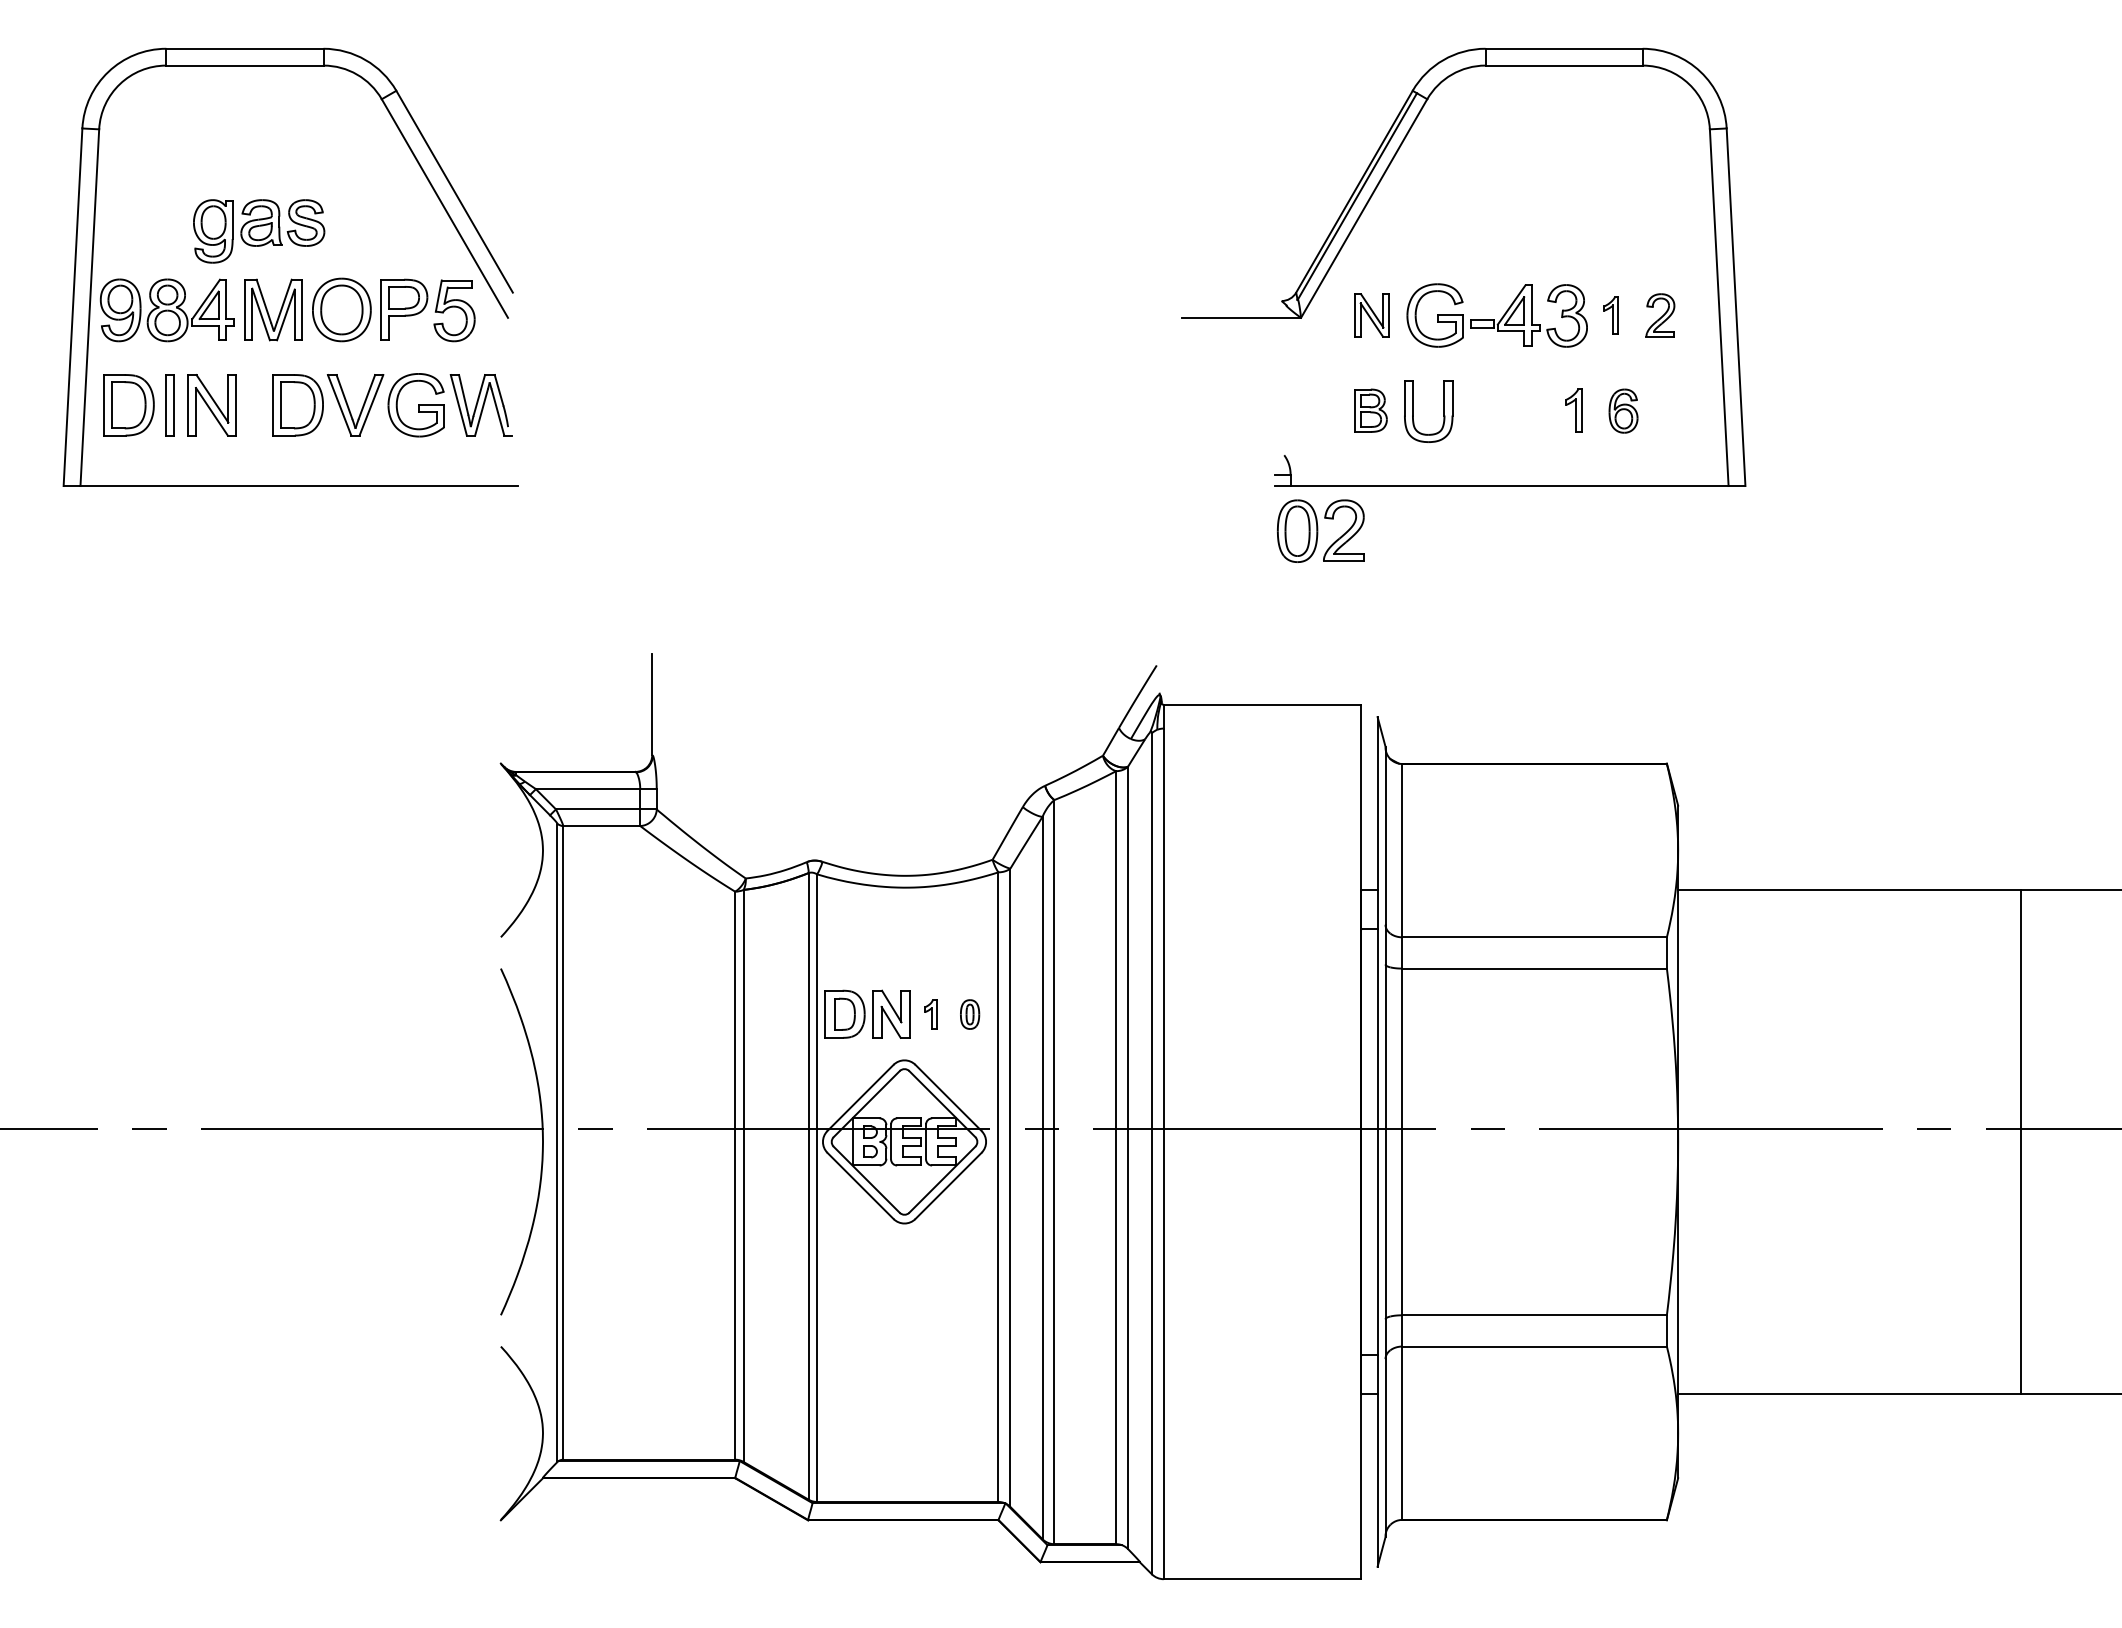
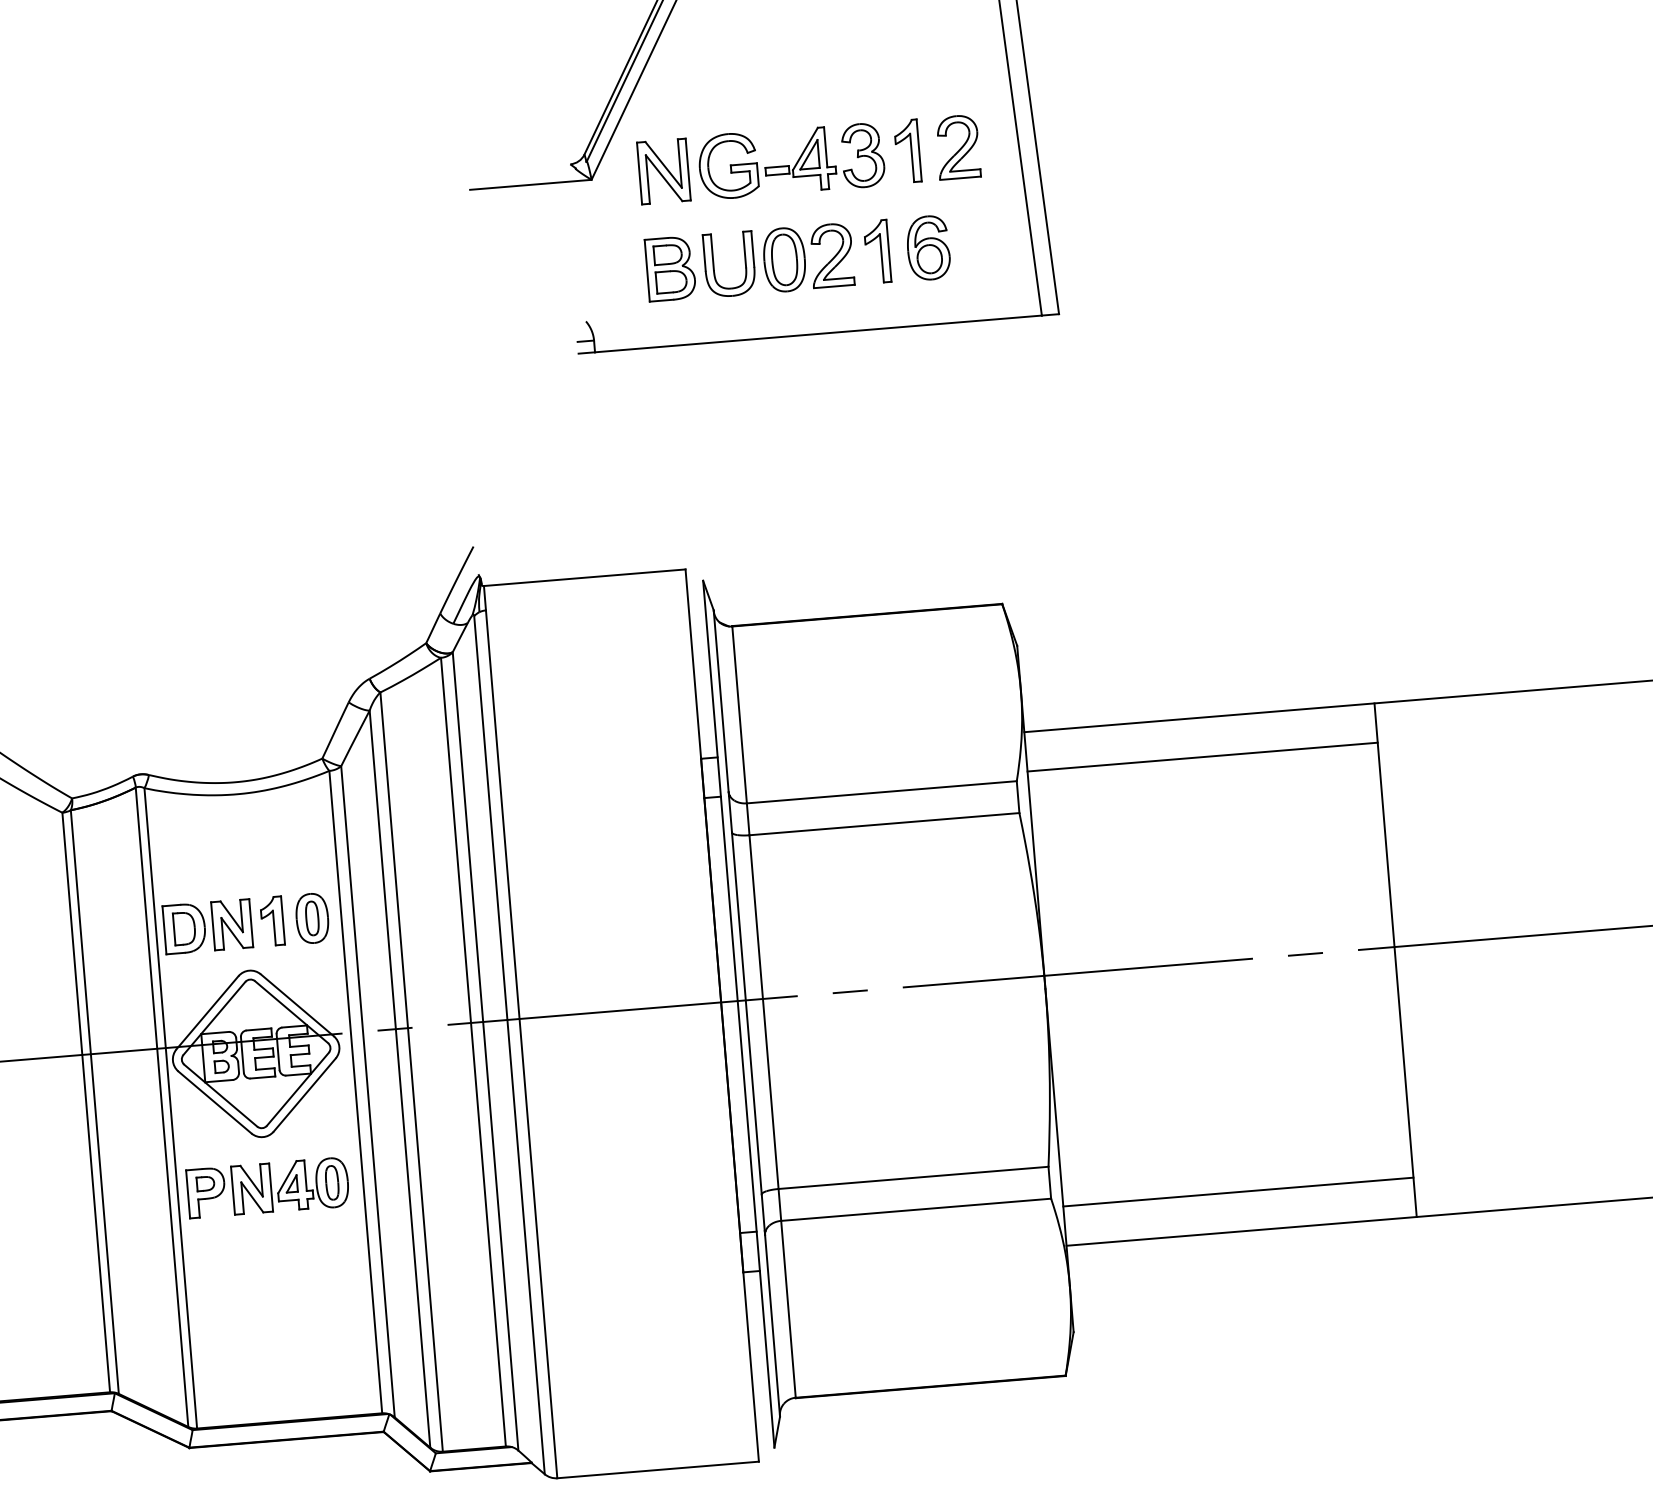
part: (1371, 315) -> (663, 171), size x1.43
part: (1610, 315) -> (907, 151), size x1.67
part: (1660, 315) -> (958, 147), size x1.43
part: (1370, 410) -> (670, 268), size x1.43
part: (1573, 410) -> (877, 251), size x1.43
part: (1623, 410) -> (928, 247), size x1.43
part: (1320, 530) -> (807, 257), moved
line: (1849, 928) -> (1202, 756), added
part: (930, 1014) -> (271, 921), size x1.67
part: (969, 1014) -> (311, 918), size x1.67
part: (905, 1273) -> (268, 1188), added
line: (1849, 1355) -> (1238, 1192), added

